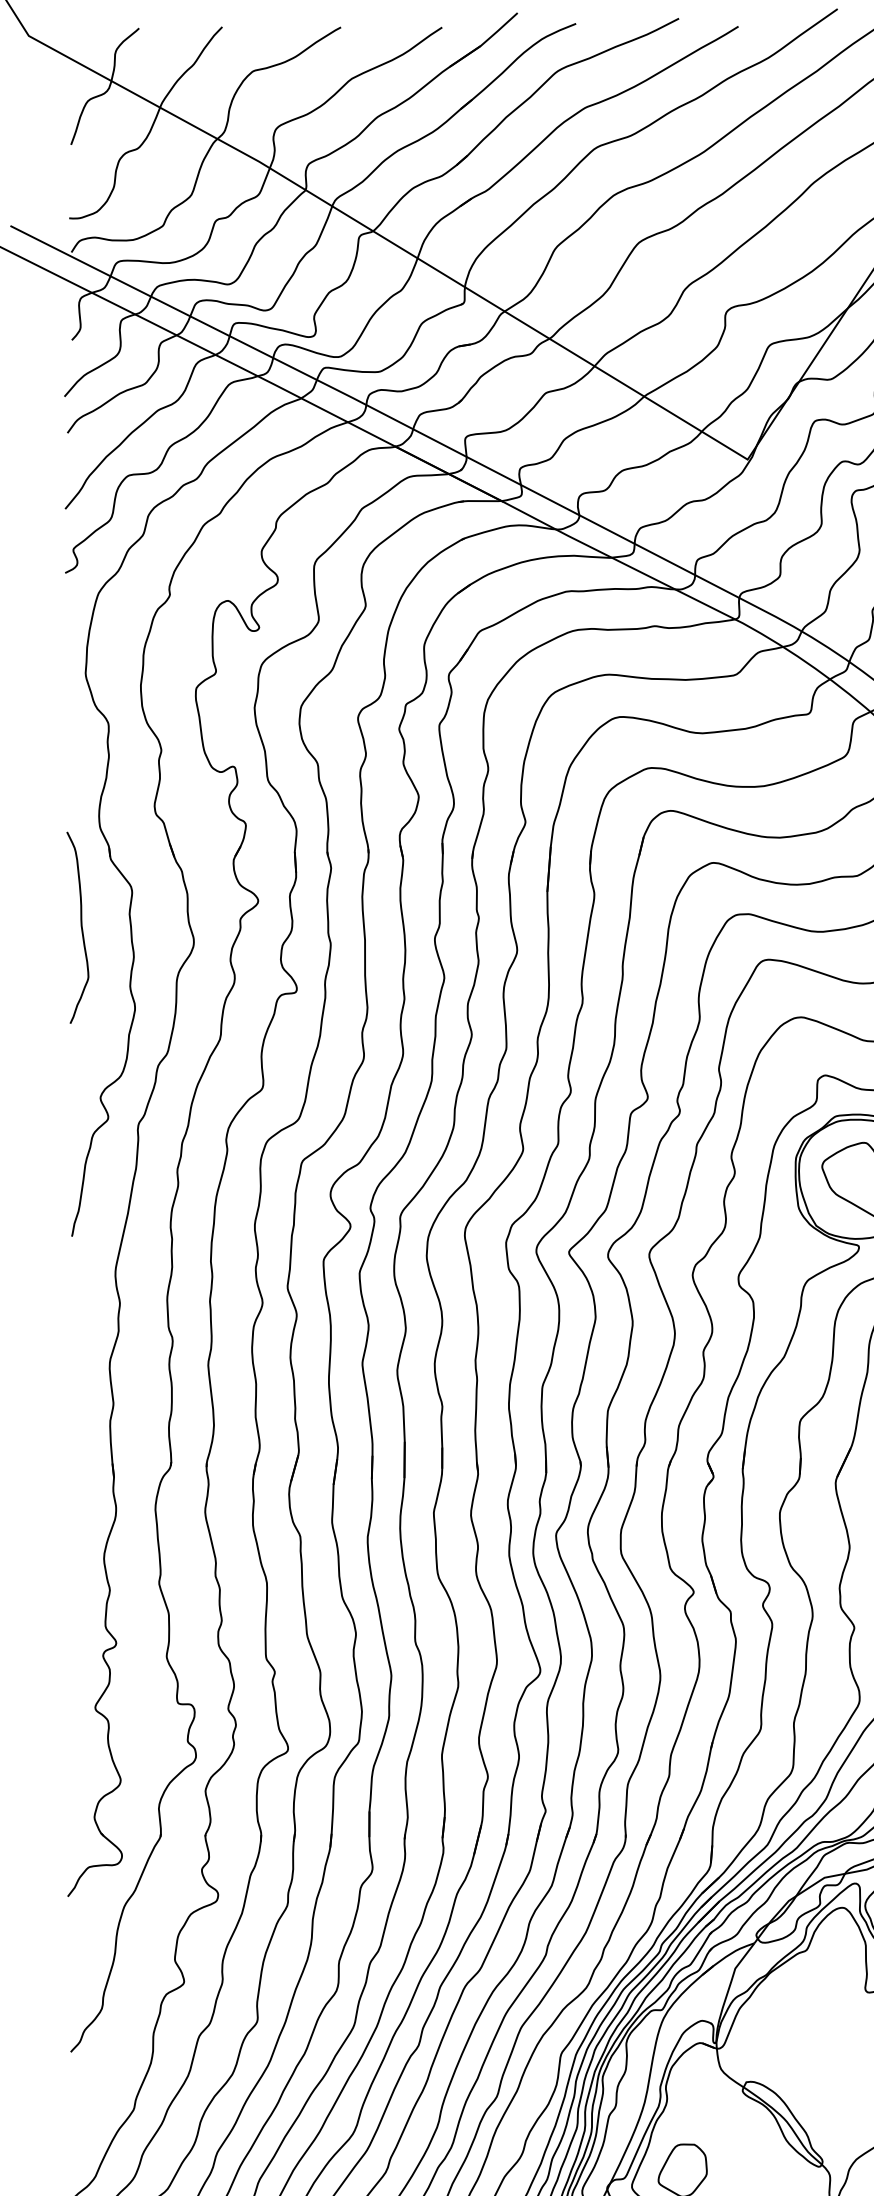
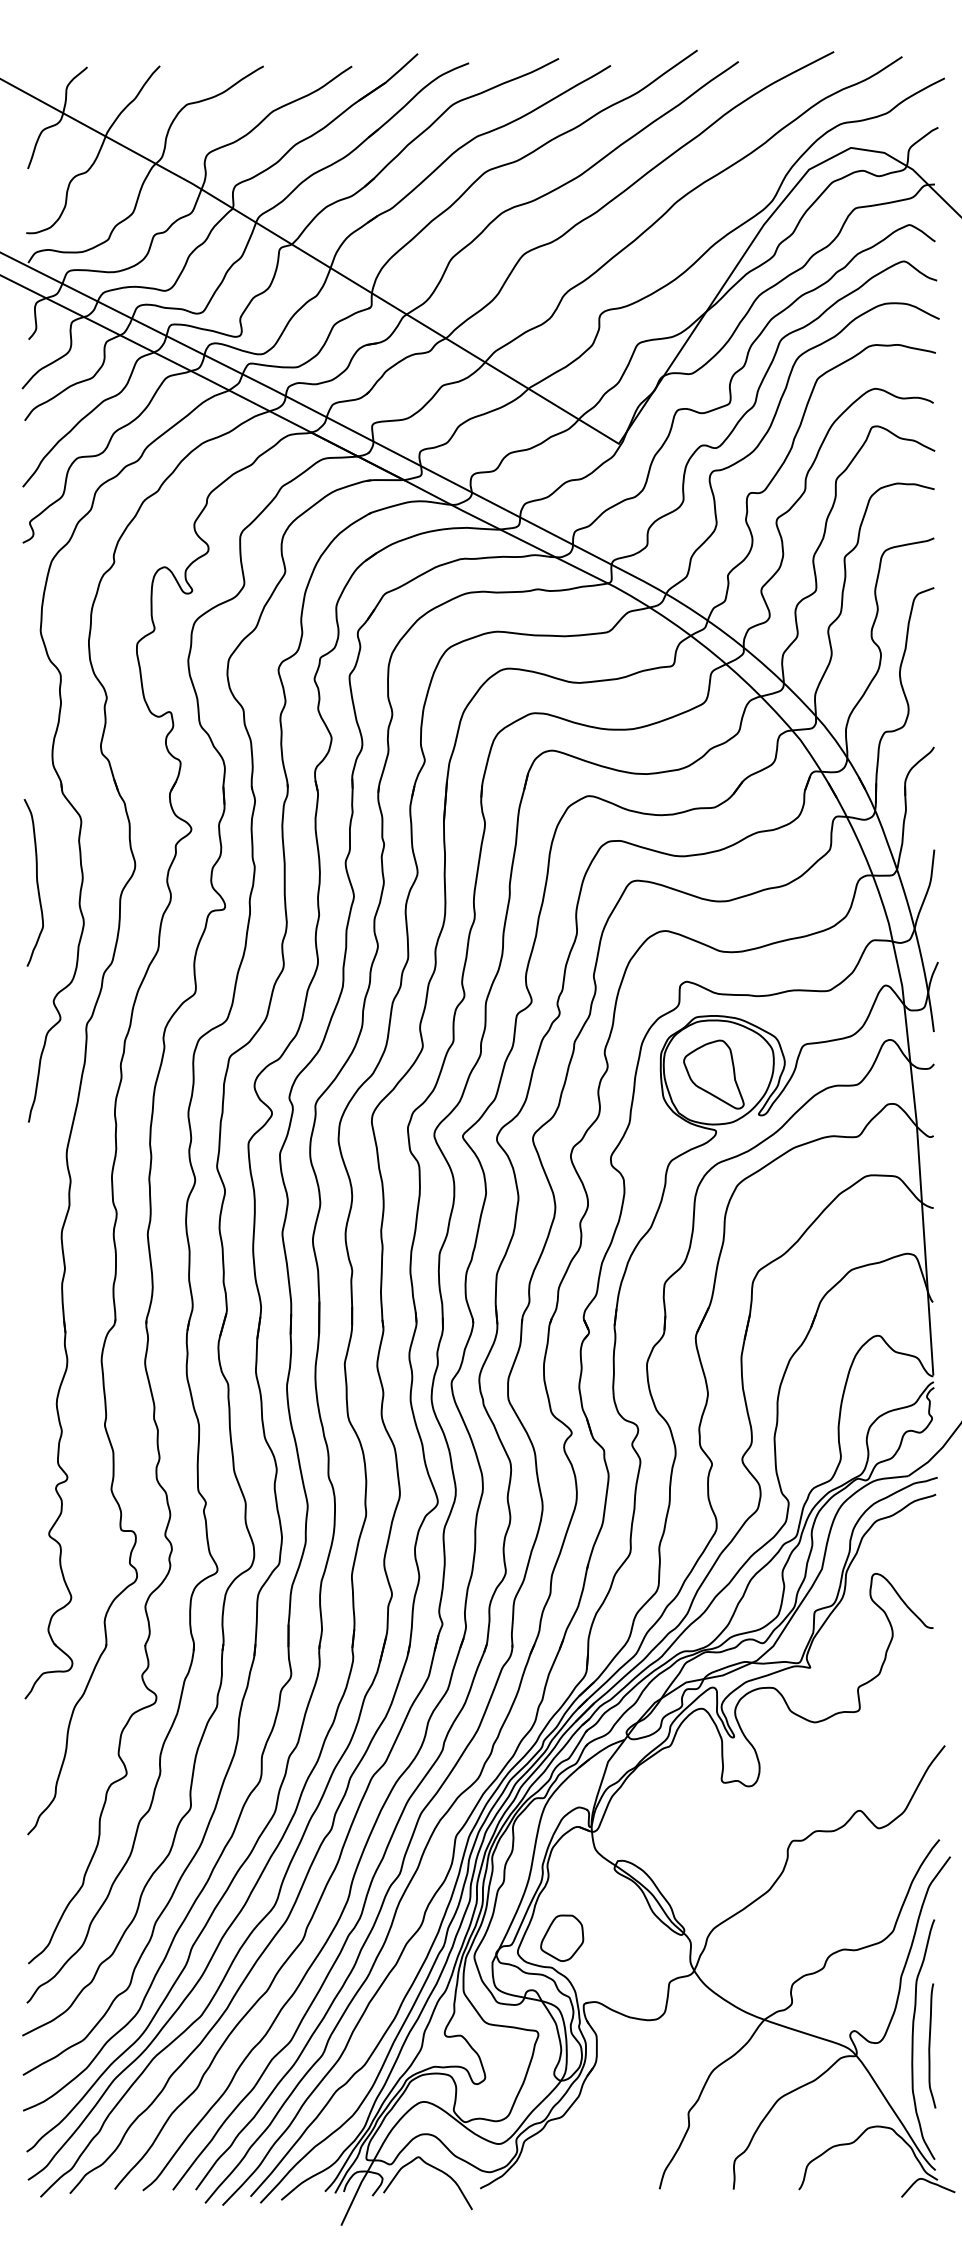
curve: (80, 927) -> (36, 882), moved

